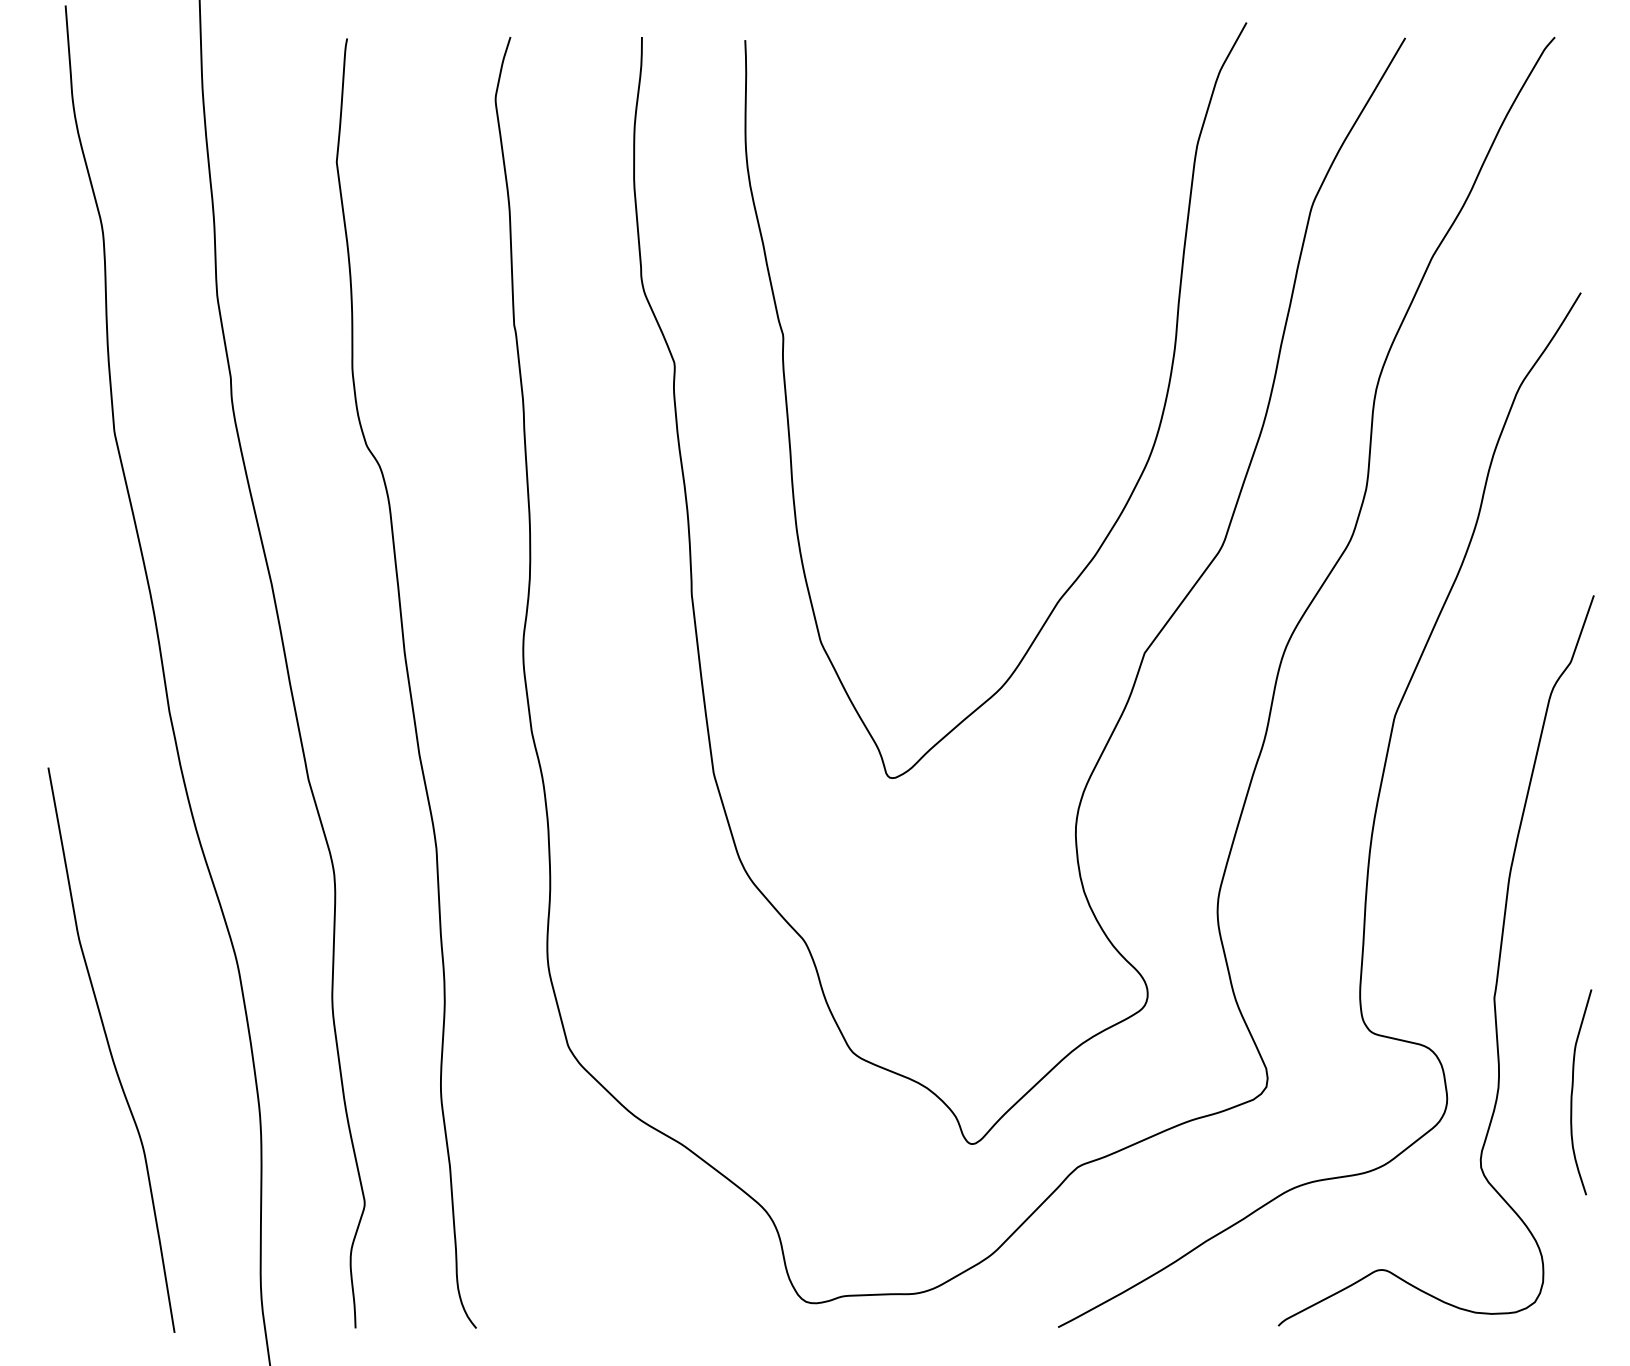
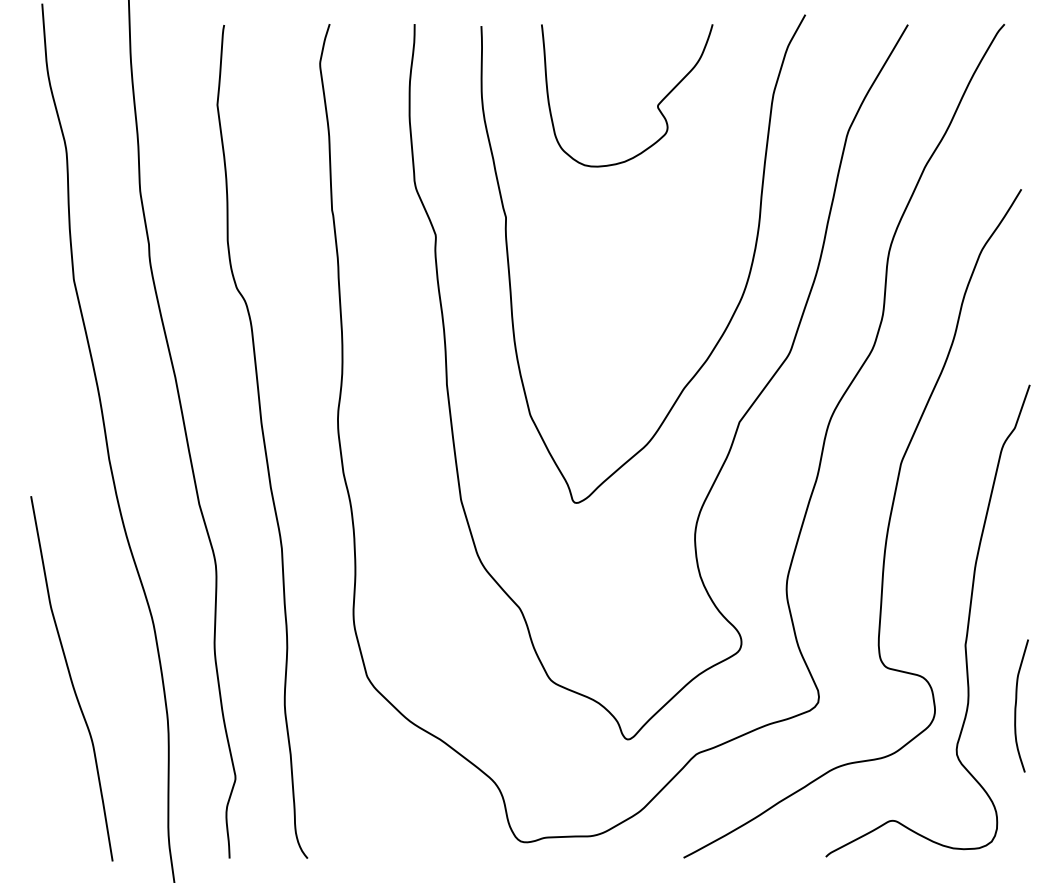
curve: (1017, 161) -> (657, 104), added

